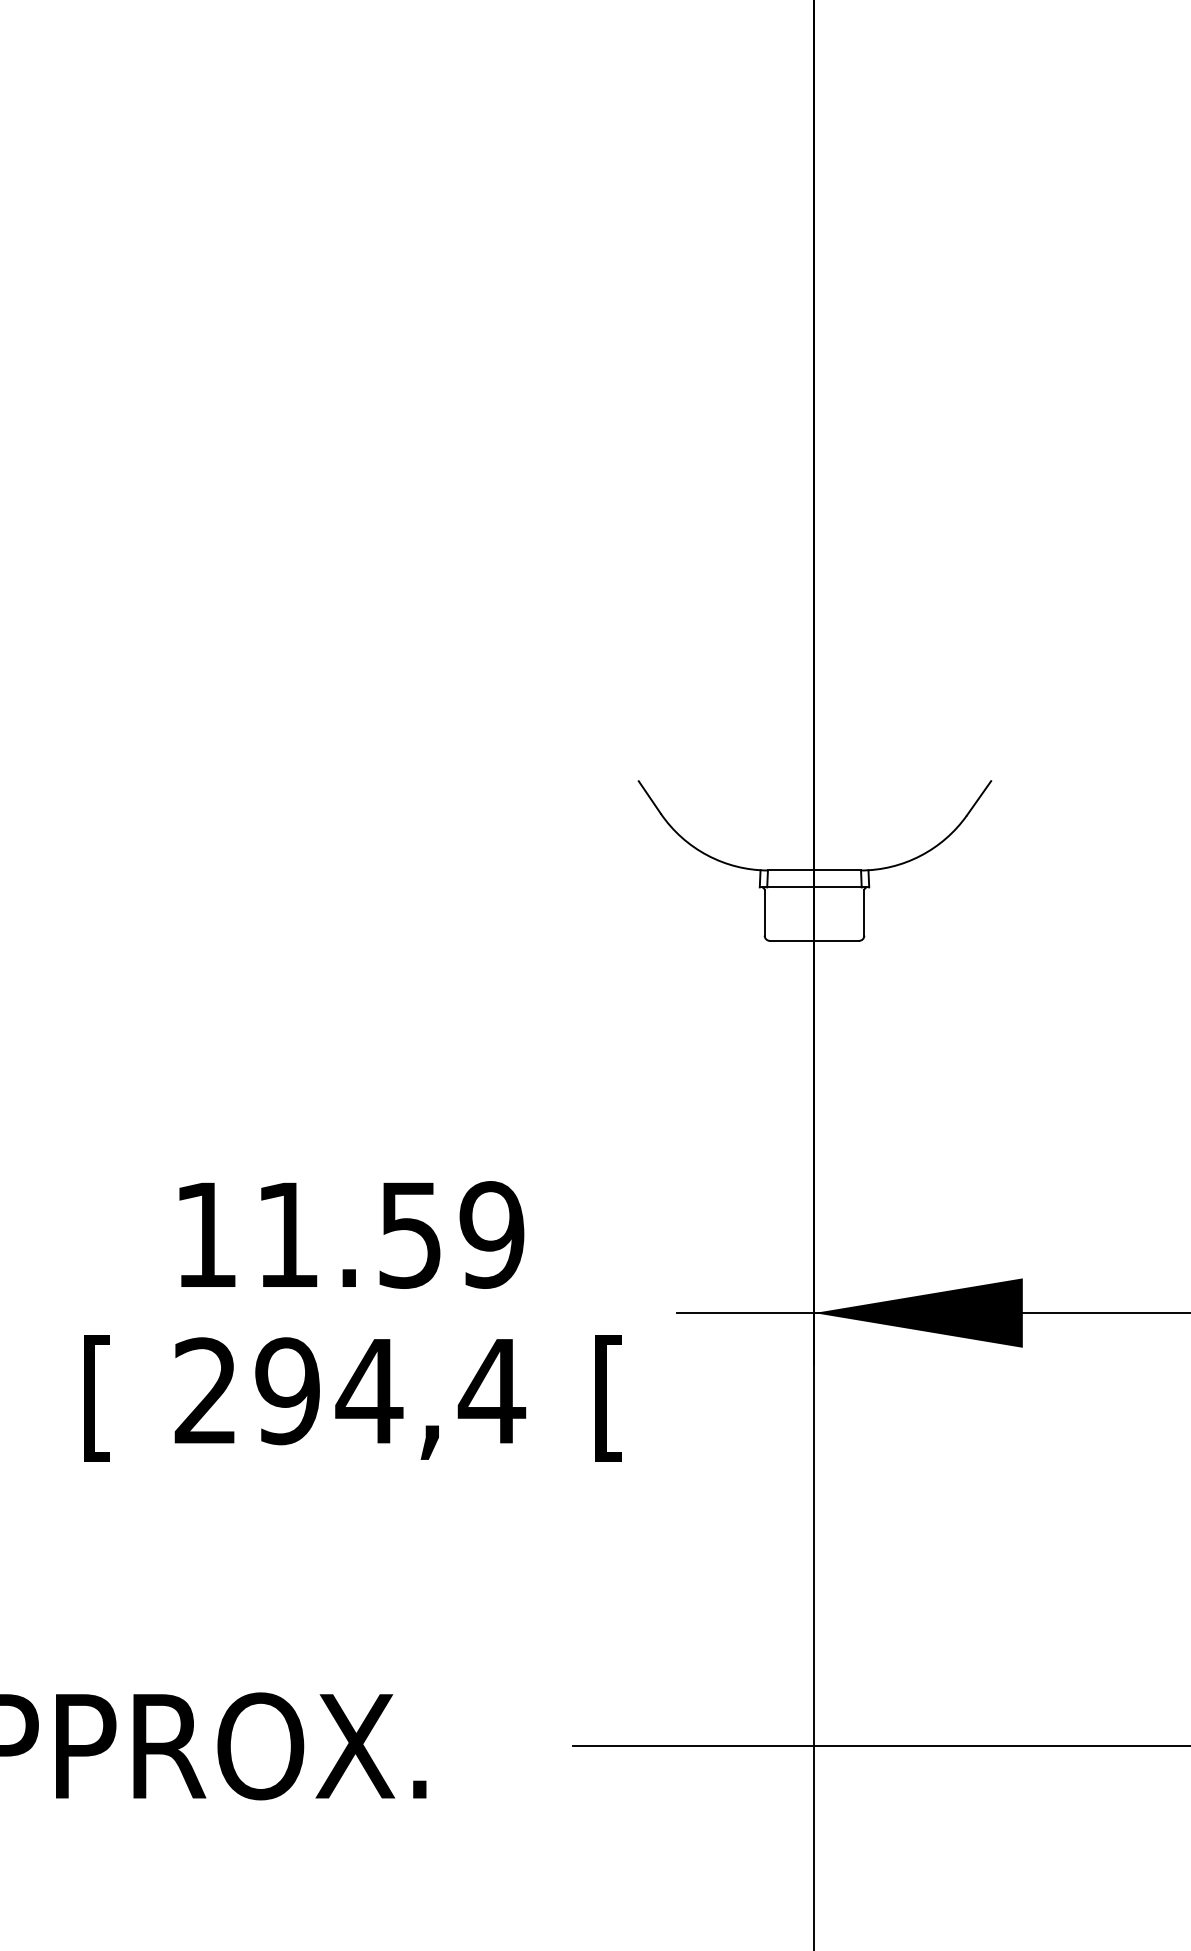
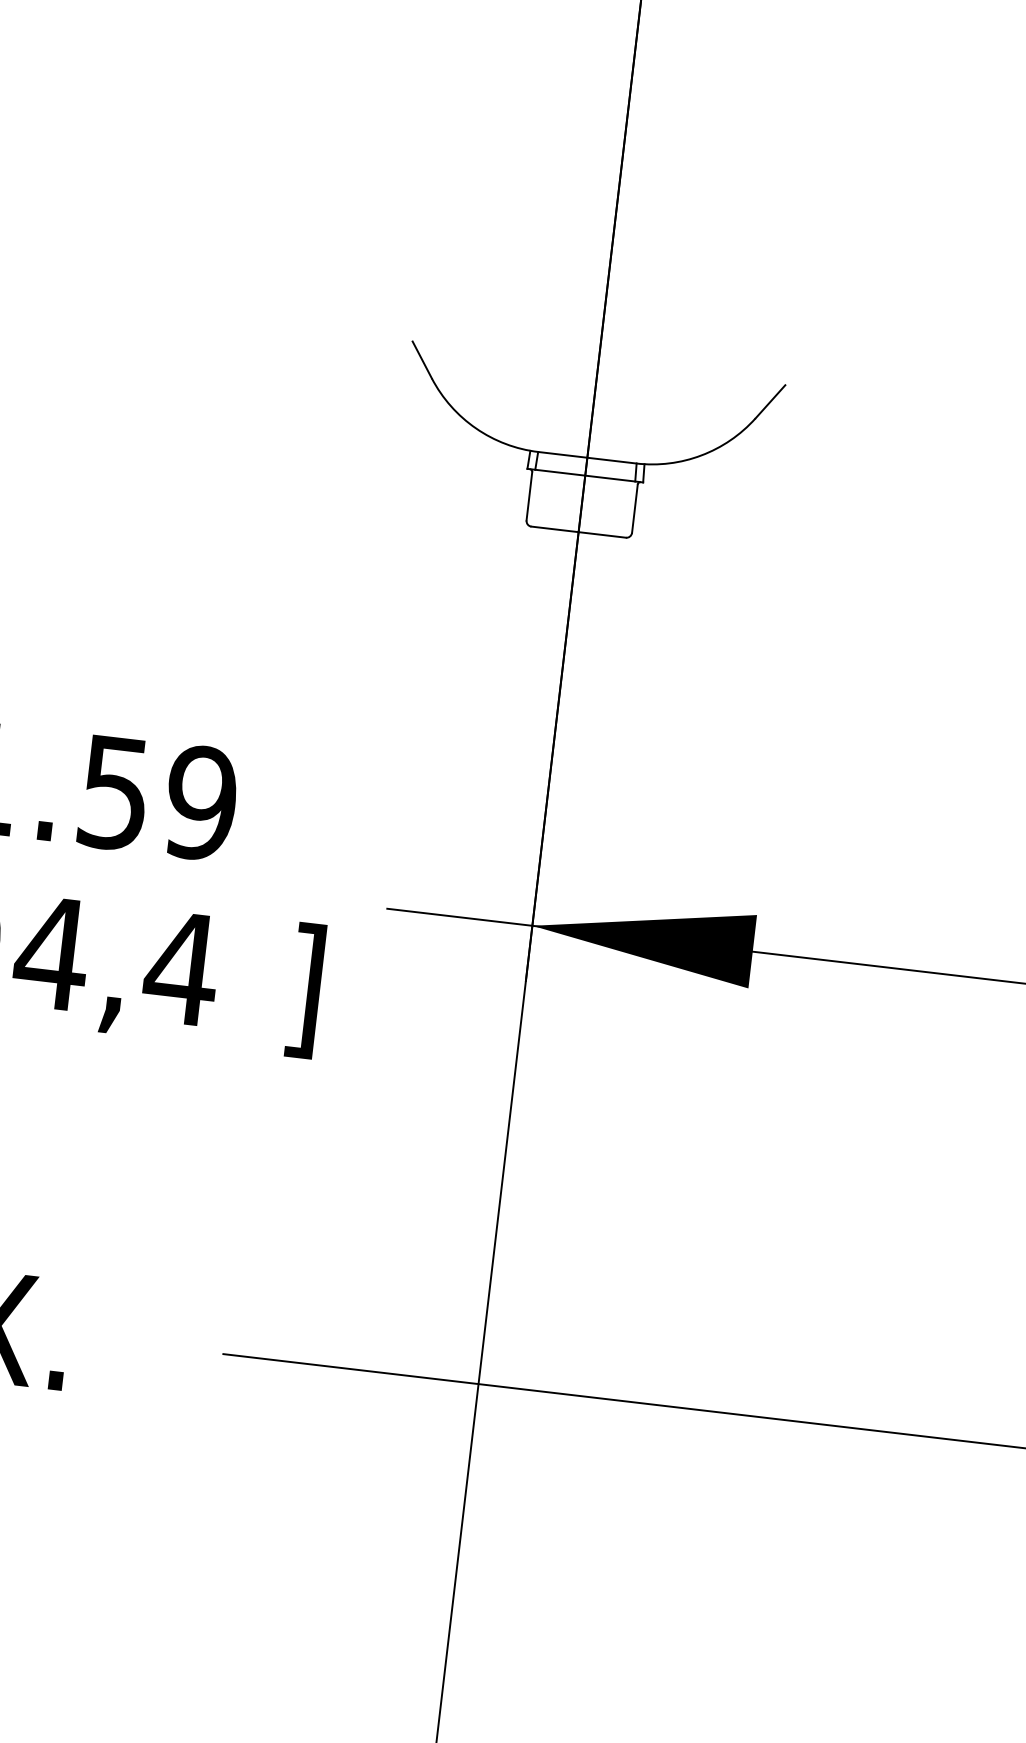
text: (609, 1398) -> (304, 990), [ -> ]

